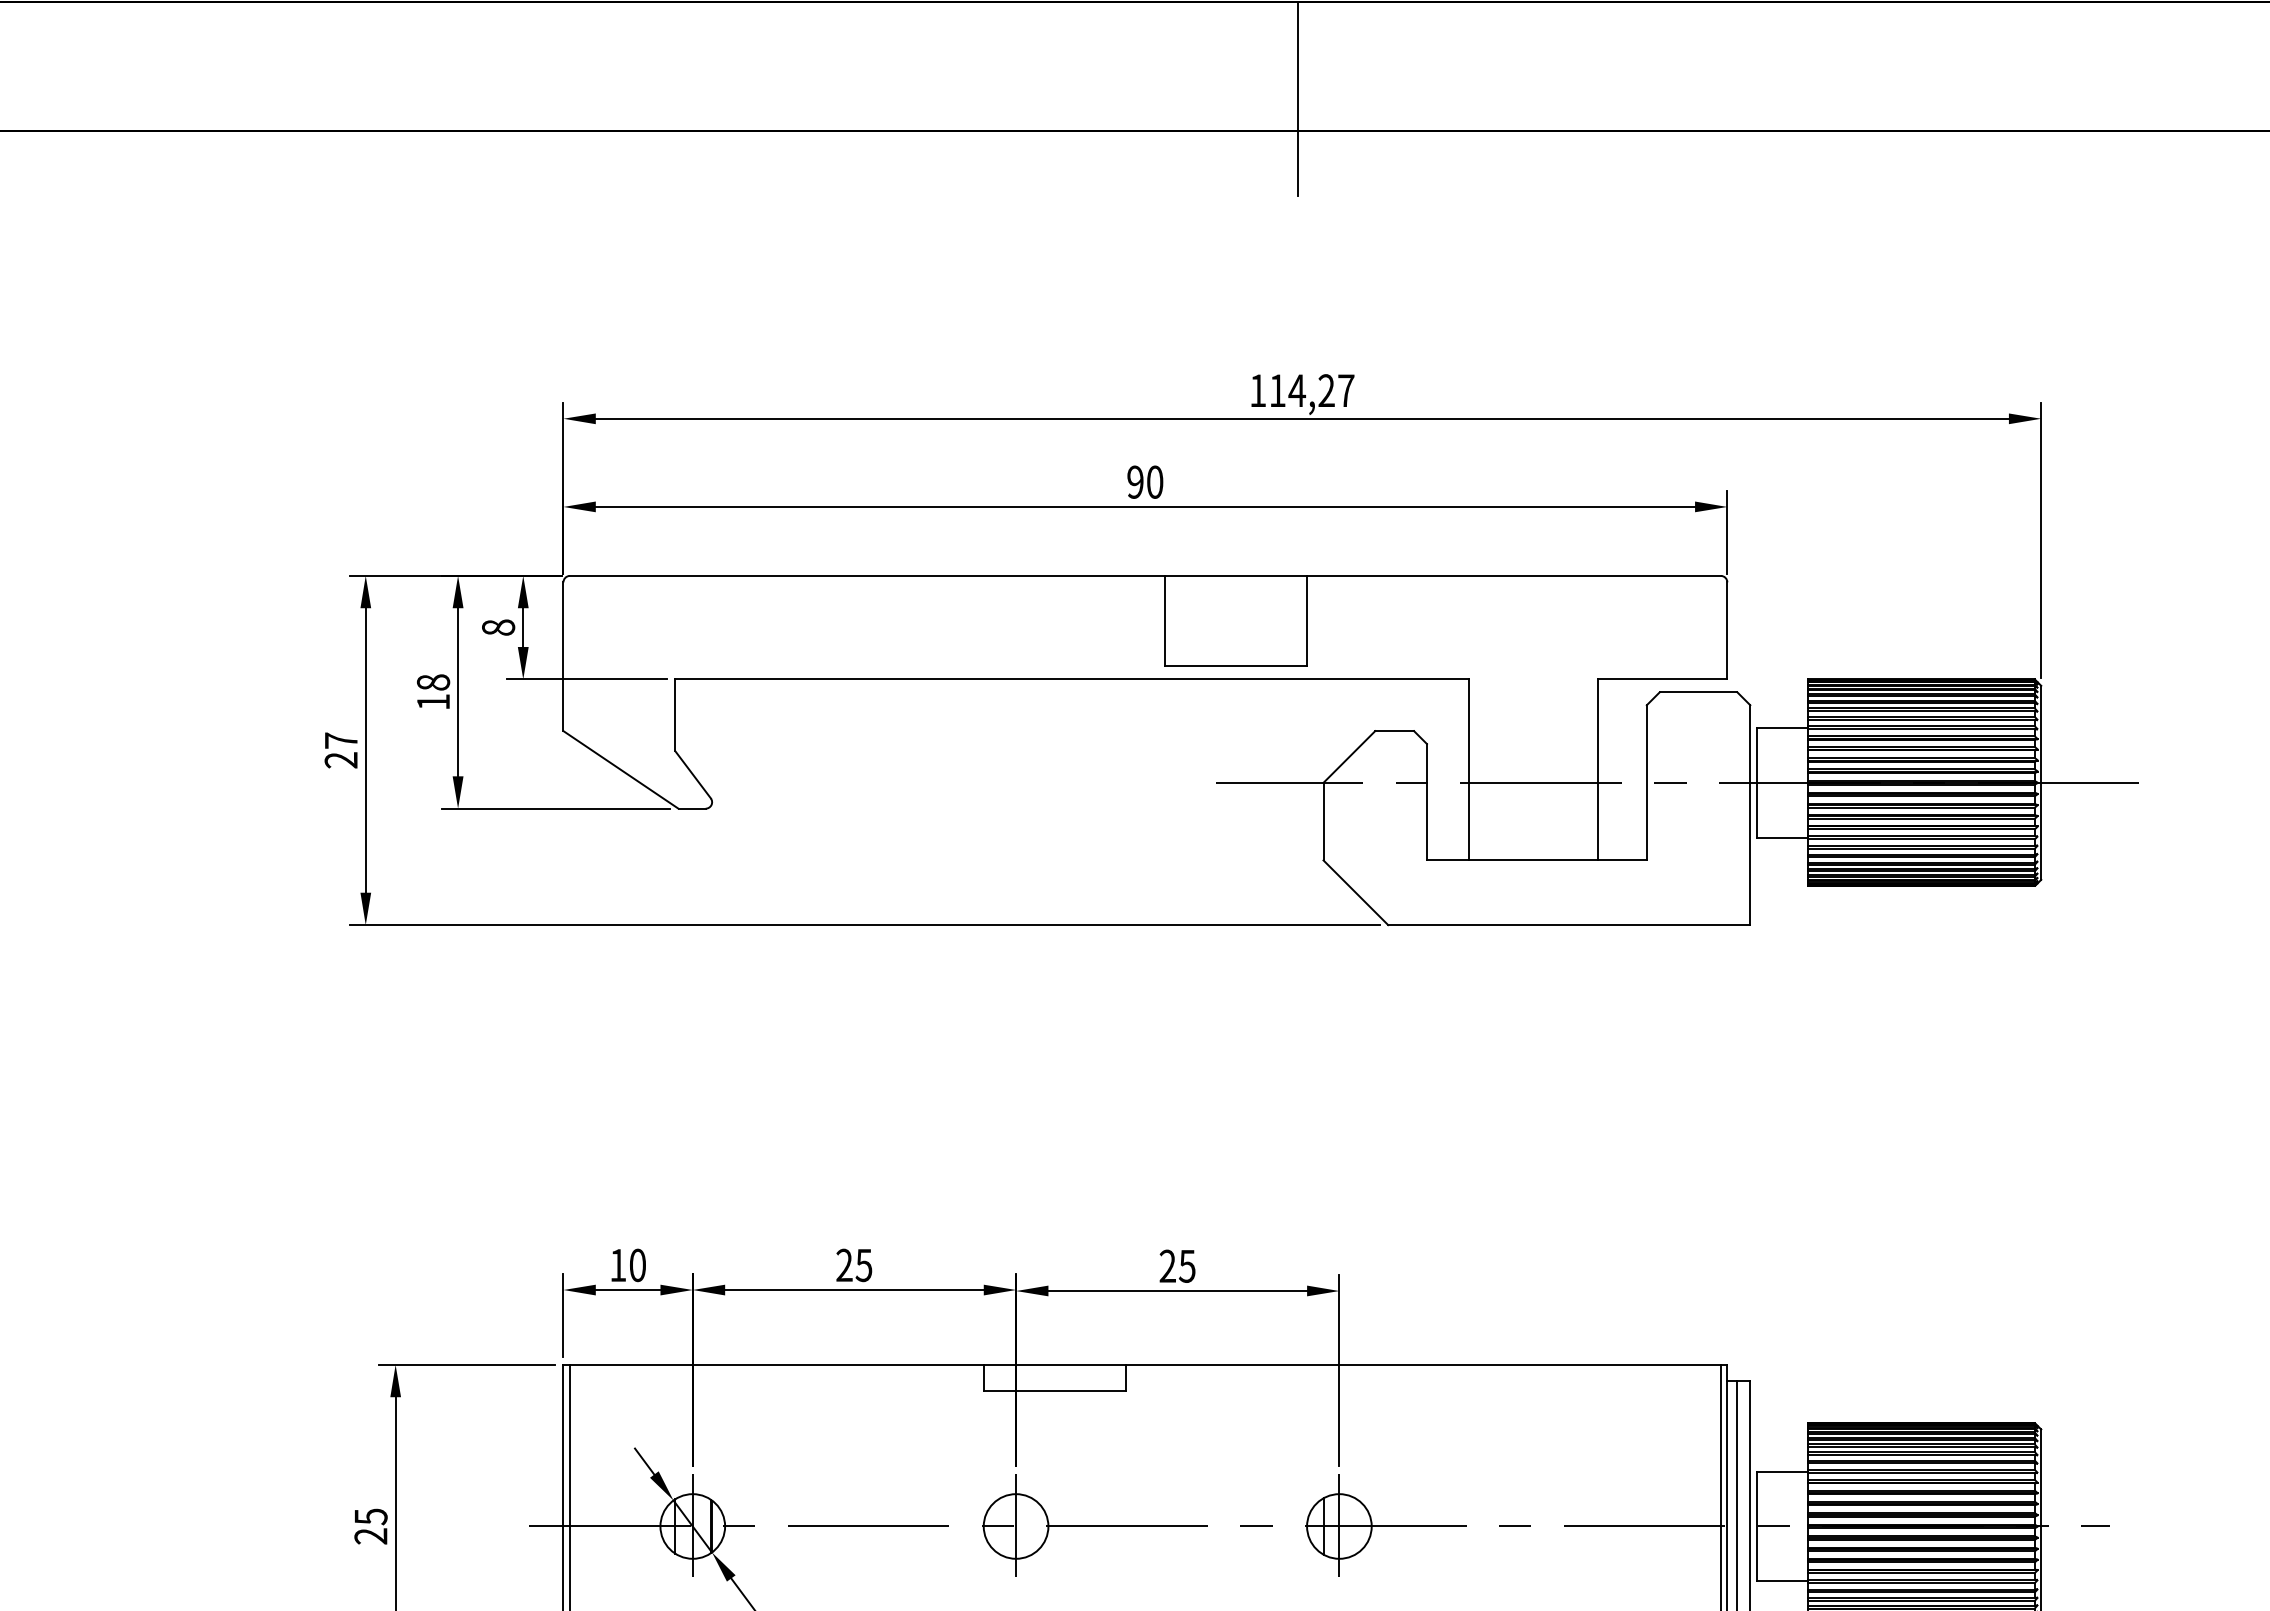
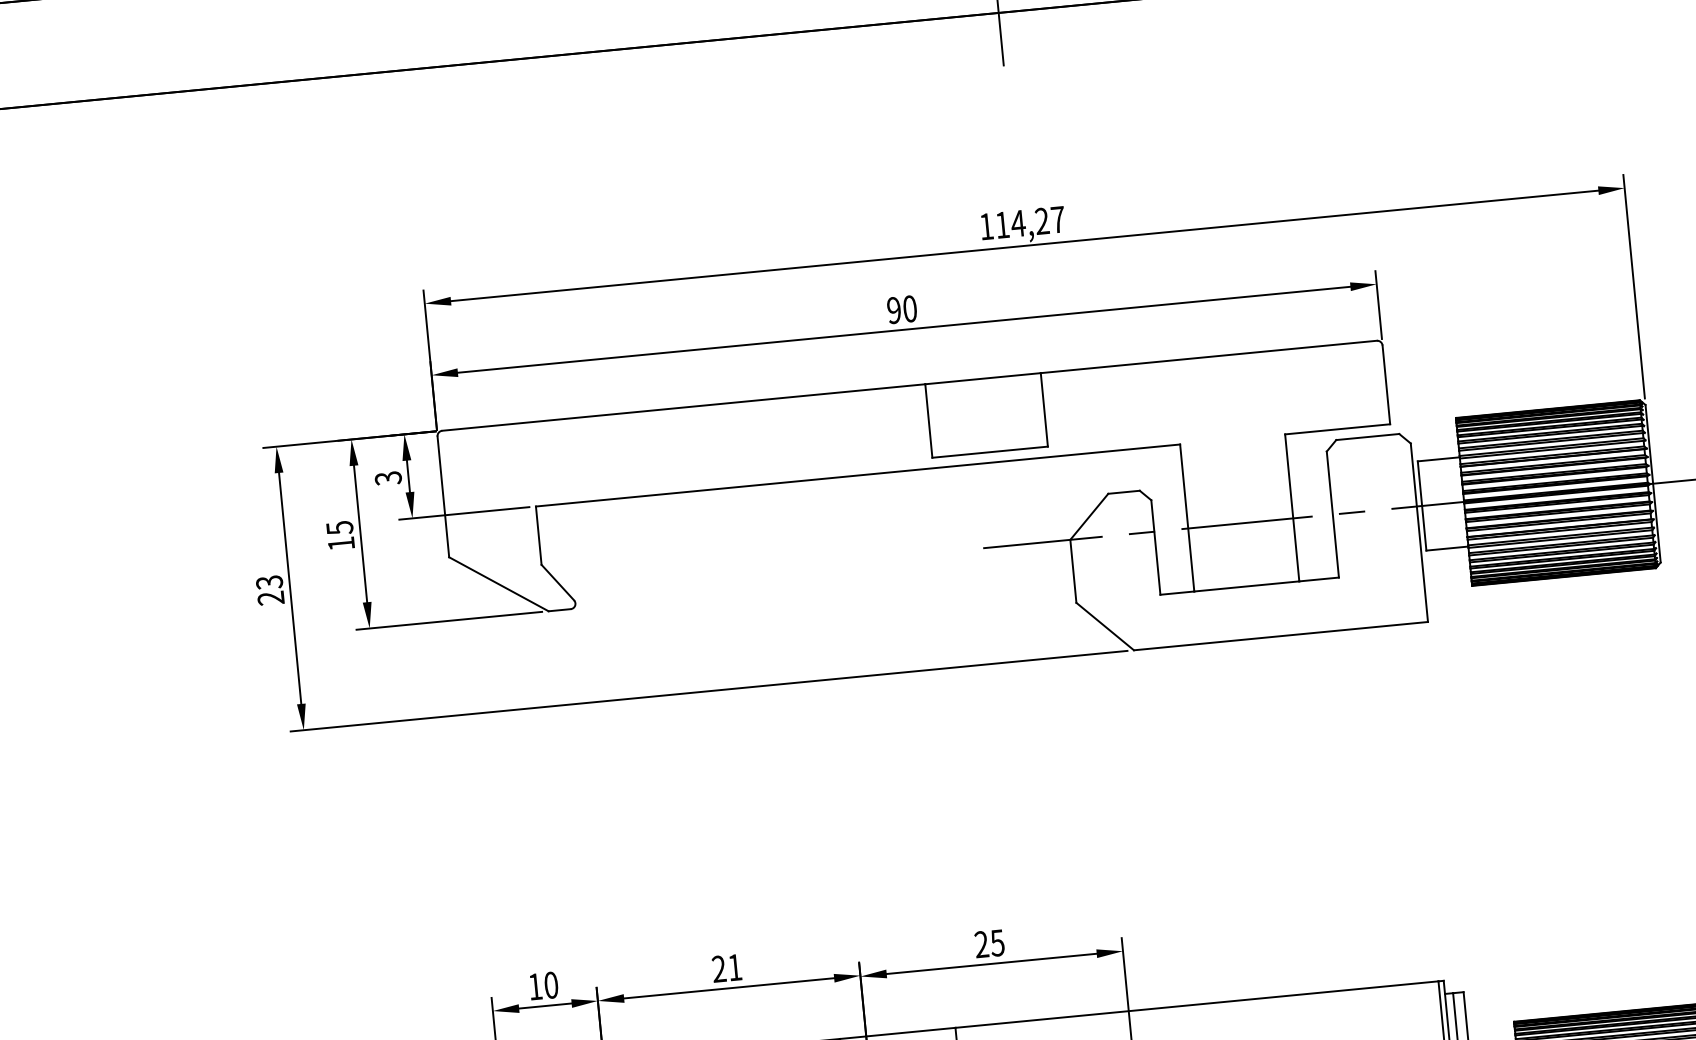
text: (498, 627) -> (388, 478), 8 -> 3
text: (433, 682) -> (339, 527), 18 -> 15
text: (340, 740) -> (268, 582), 27 -> 23
text: (863, 1265) -> (734, 967), 25 -> 21

